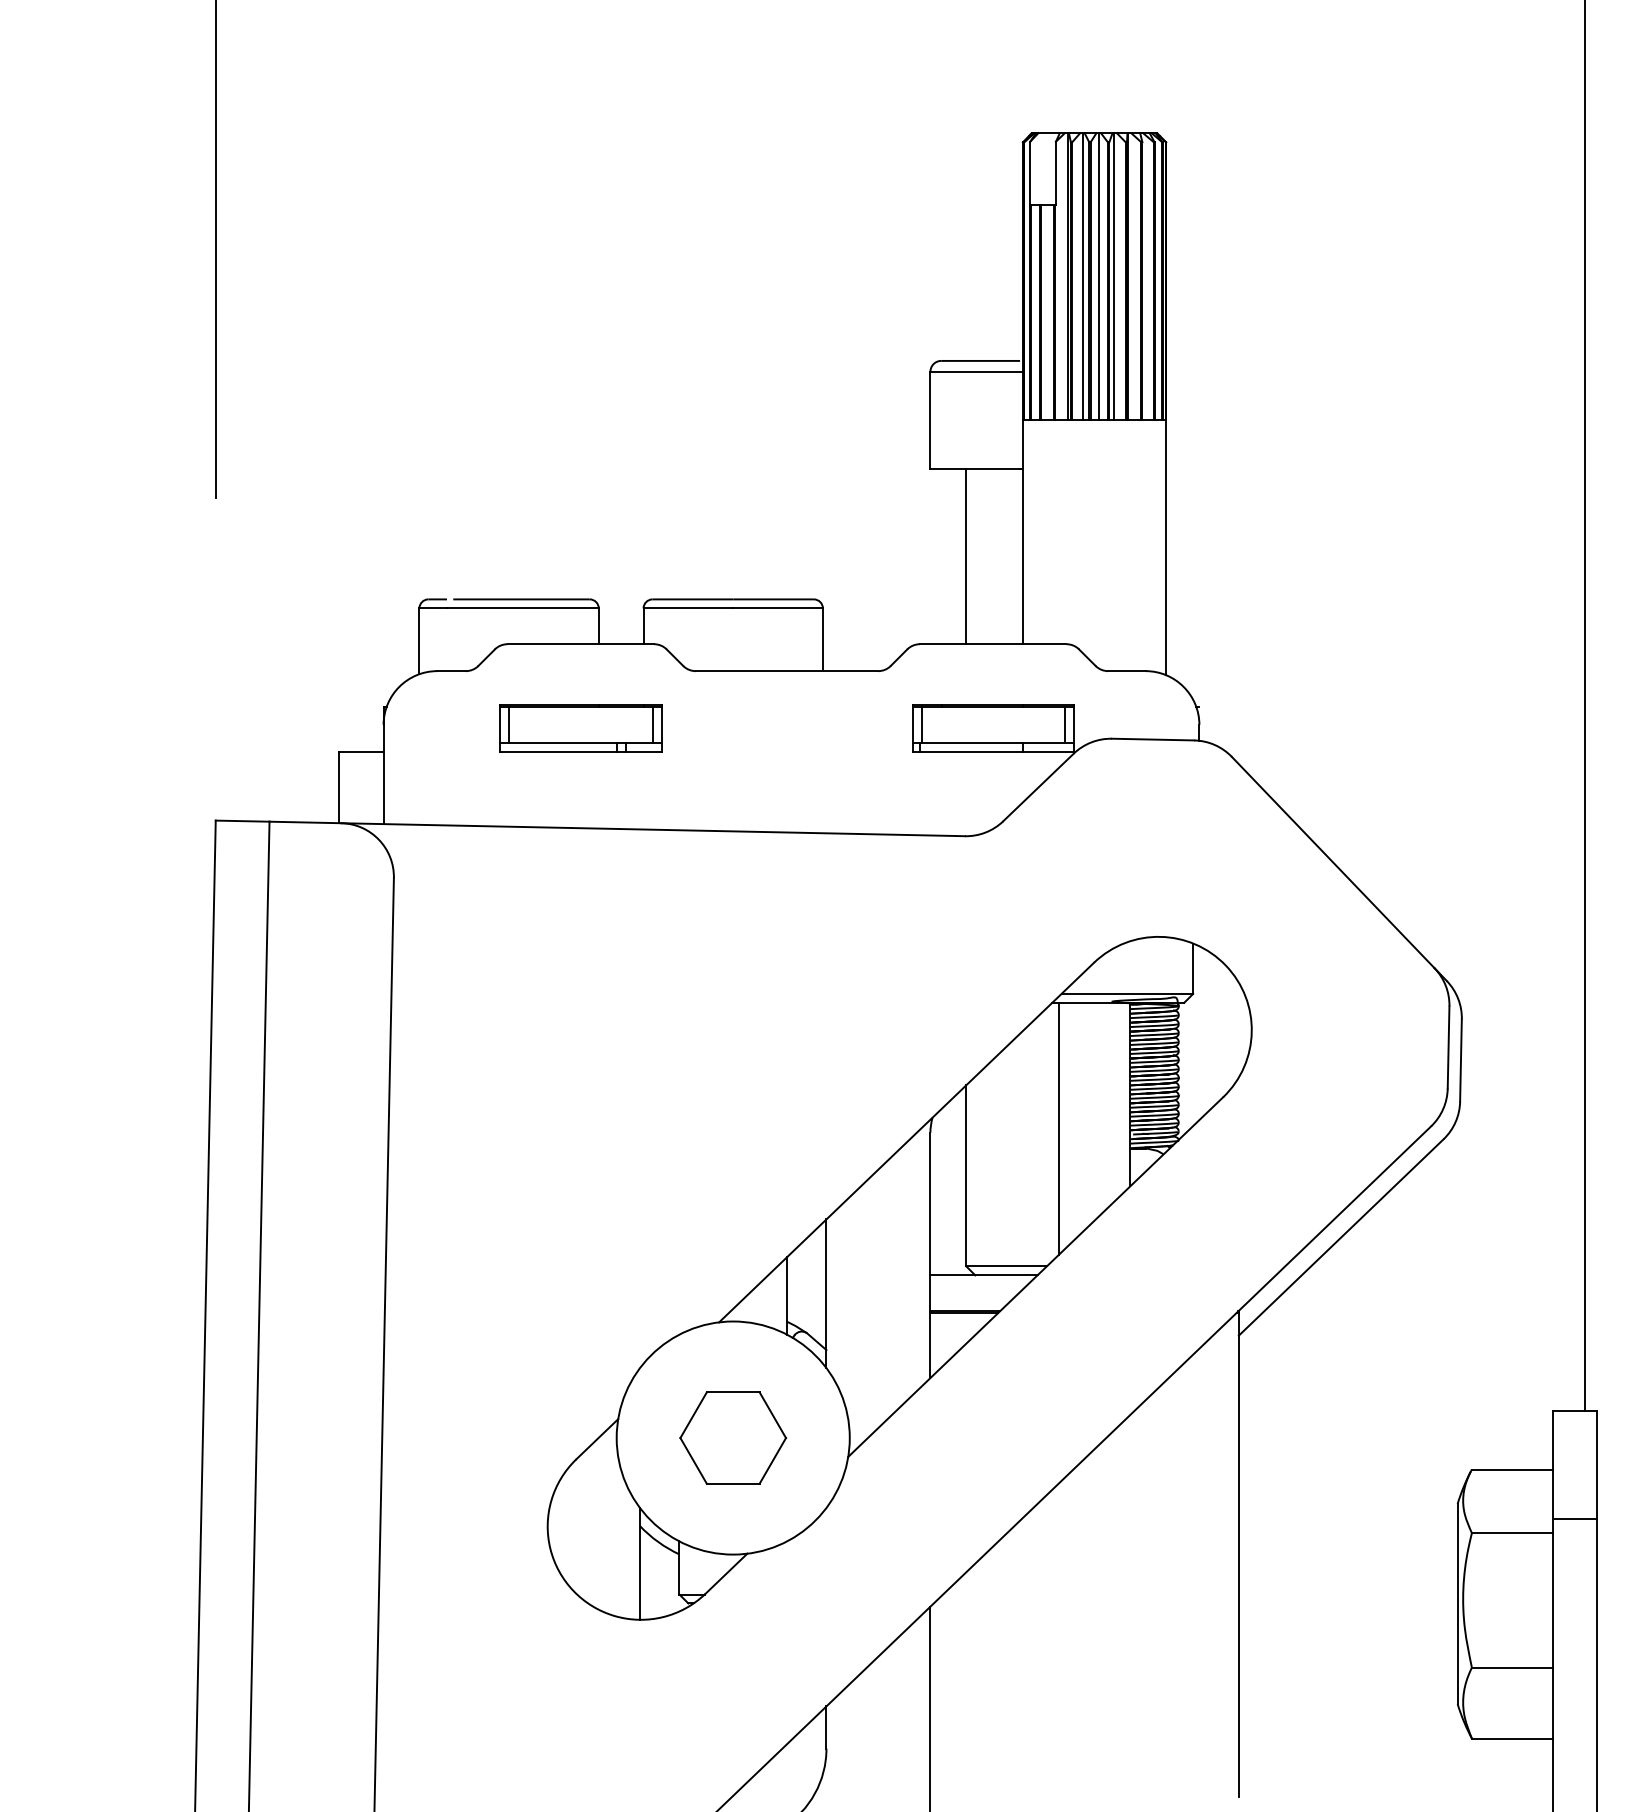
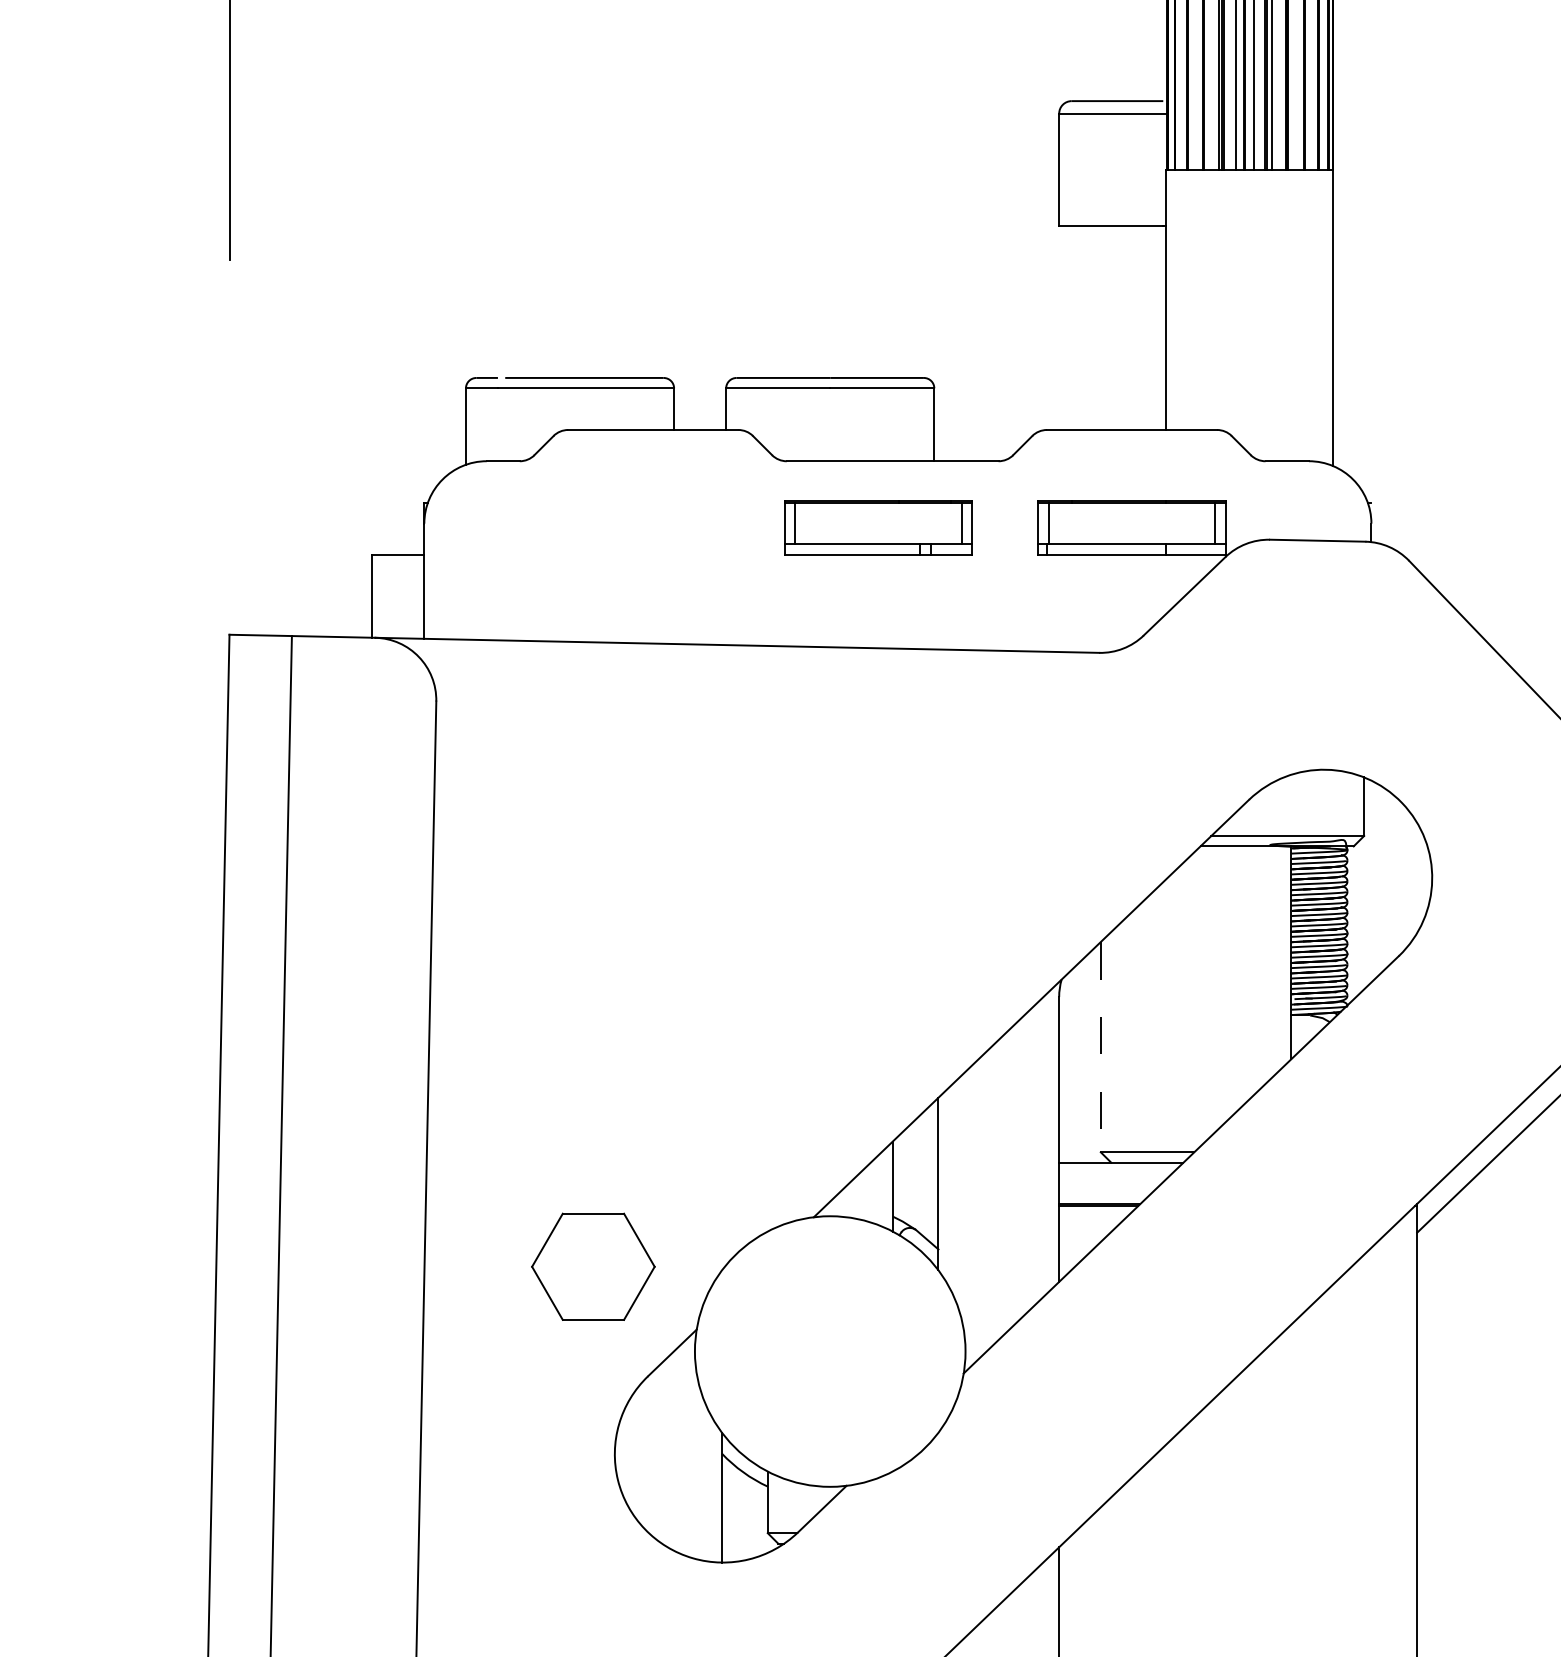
line: (966, 556) -> (1101, 328), removed
part: (580, 728) -> (878, 527), moved
line: (1058, 1128) -> (1207, 992), removed
line: (966, 1175) -> (1101, 1046), solid -> dashed
part: (733, 1437) -> (593, 1266), moved

